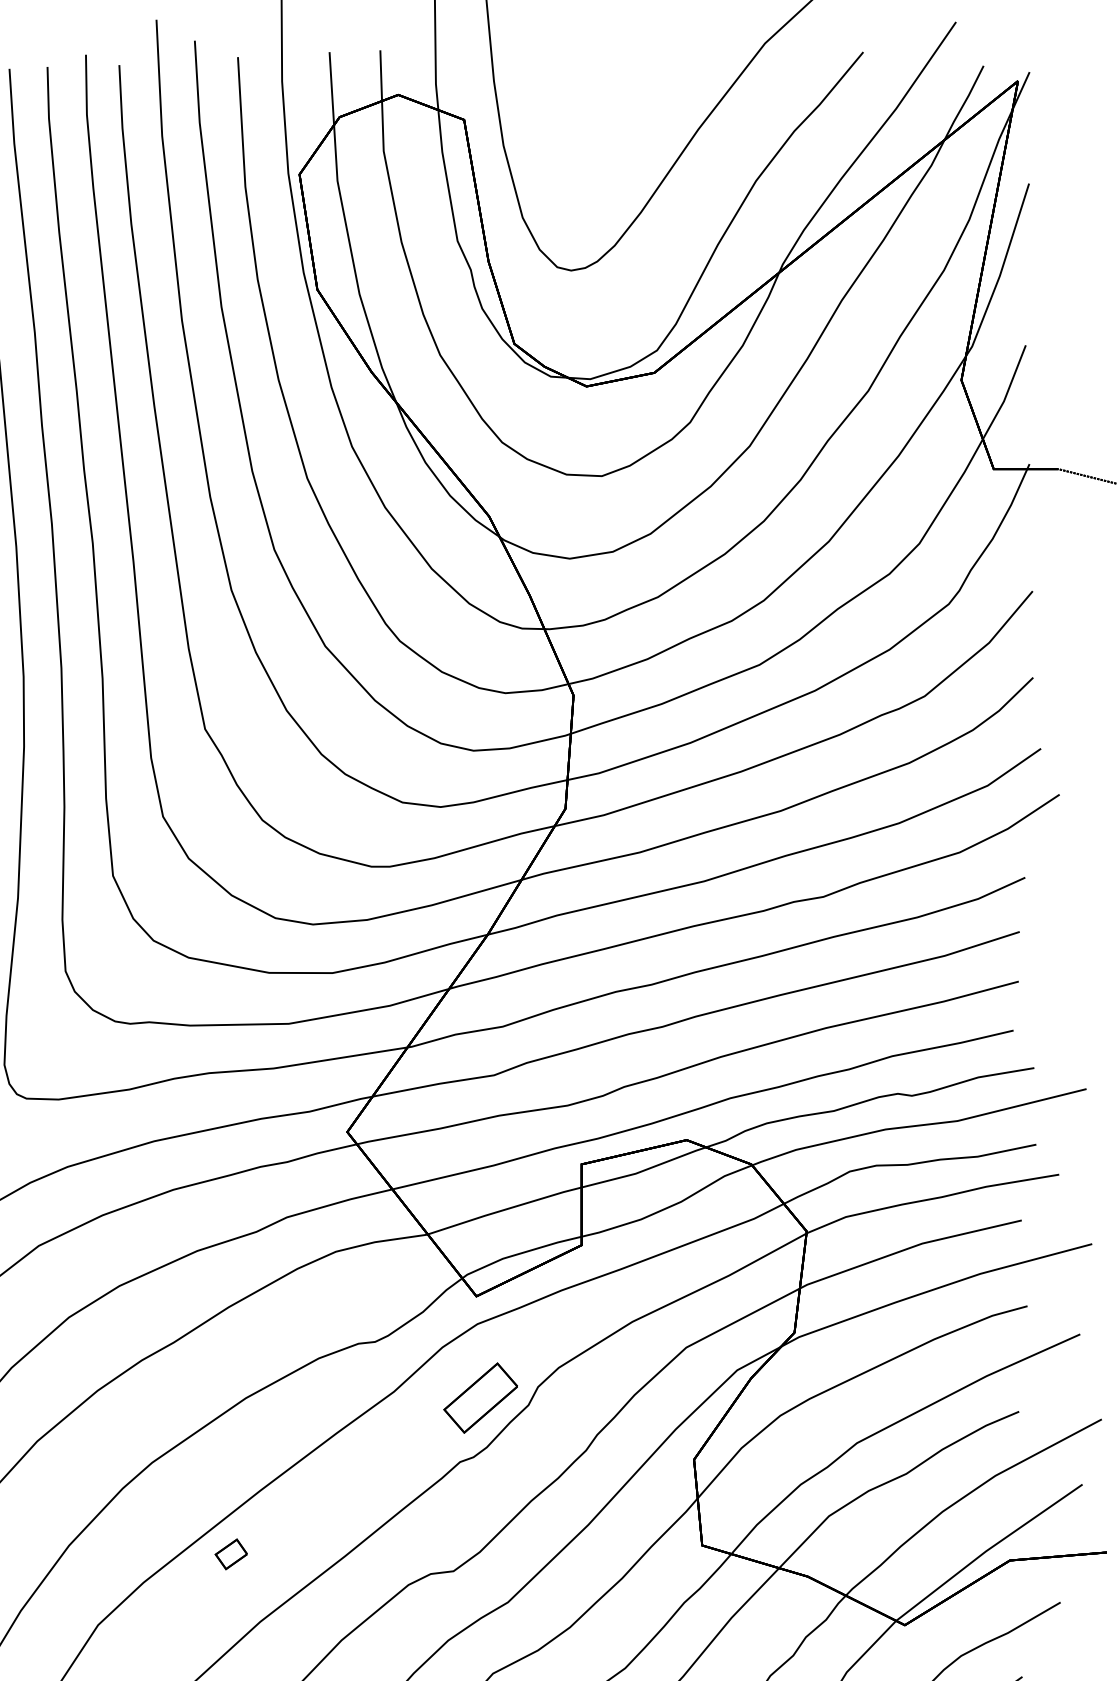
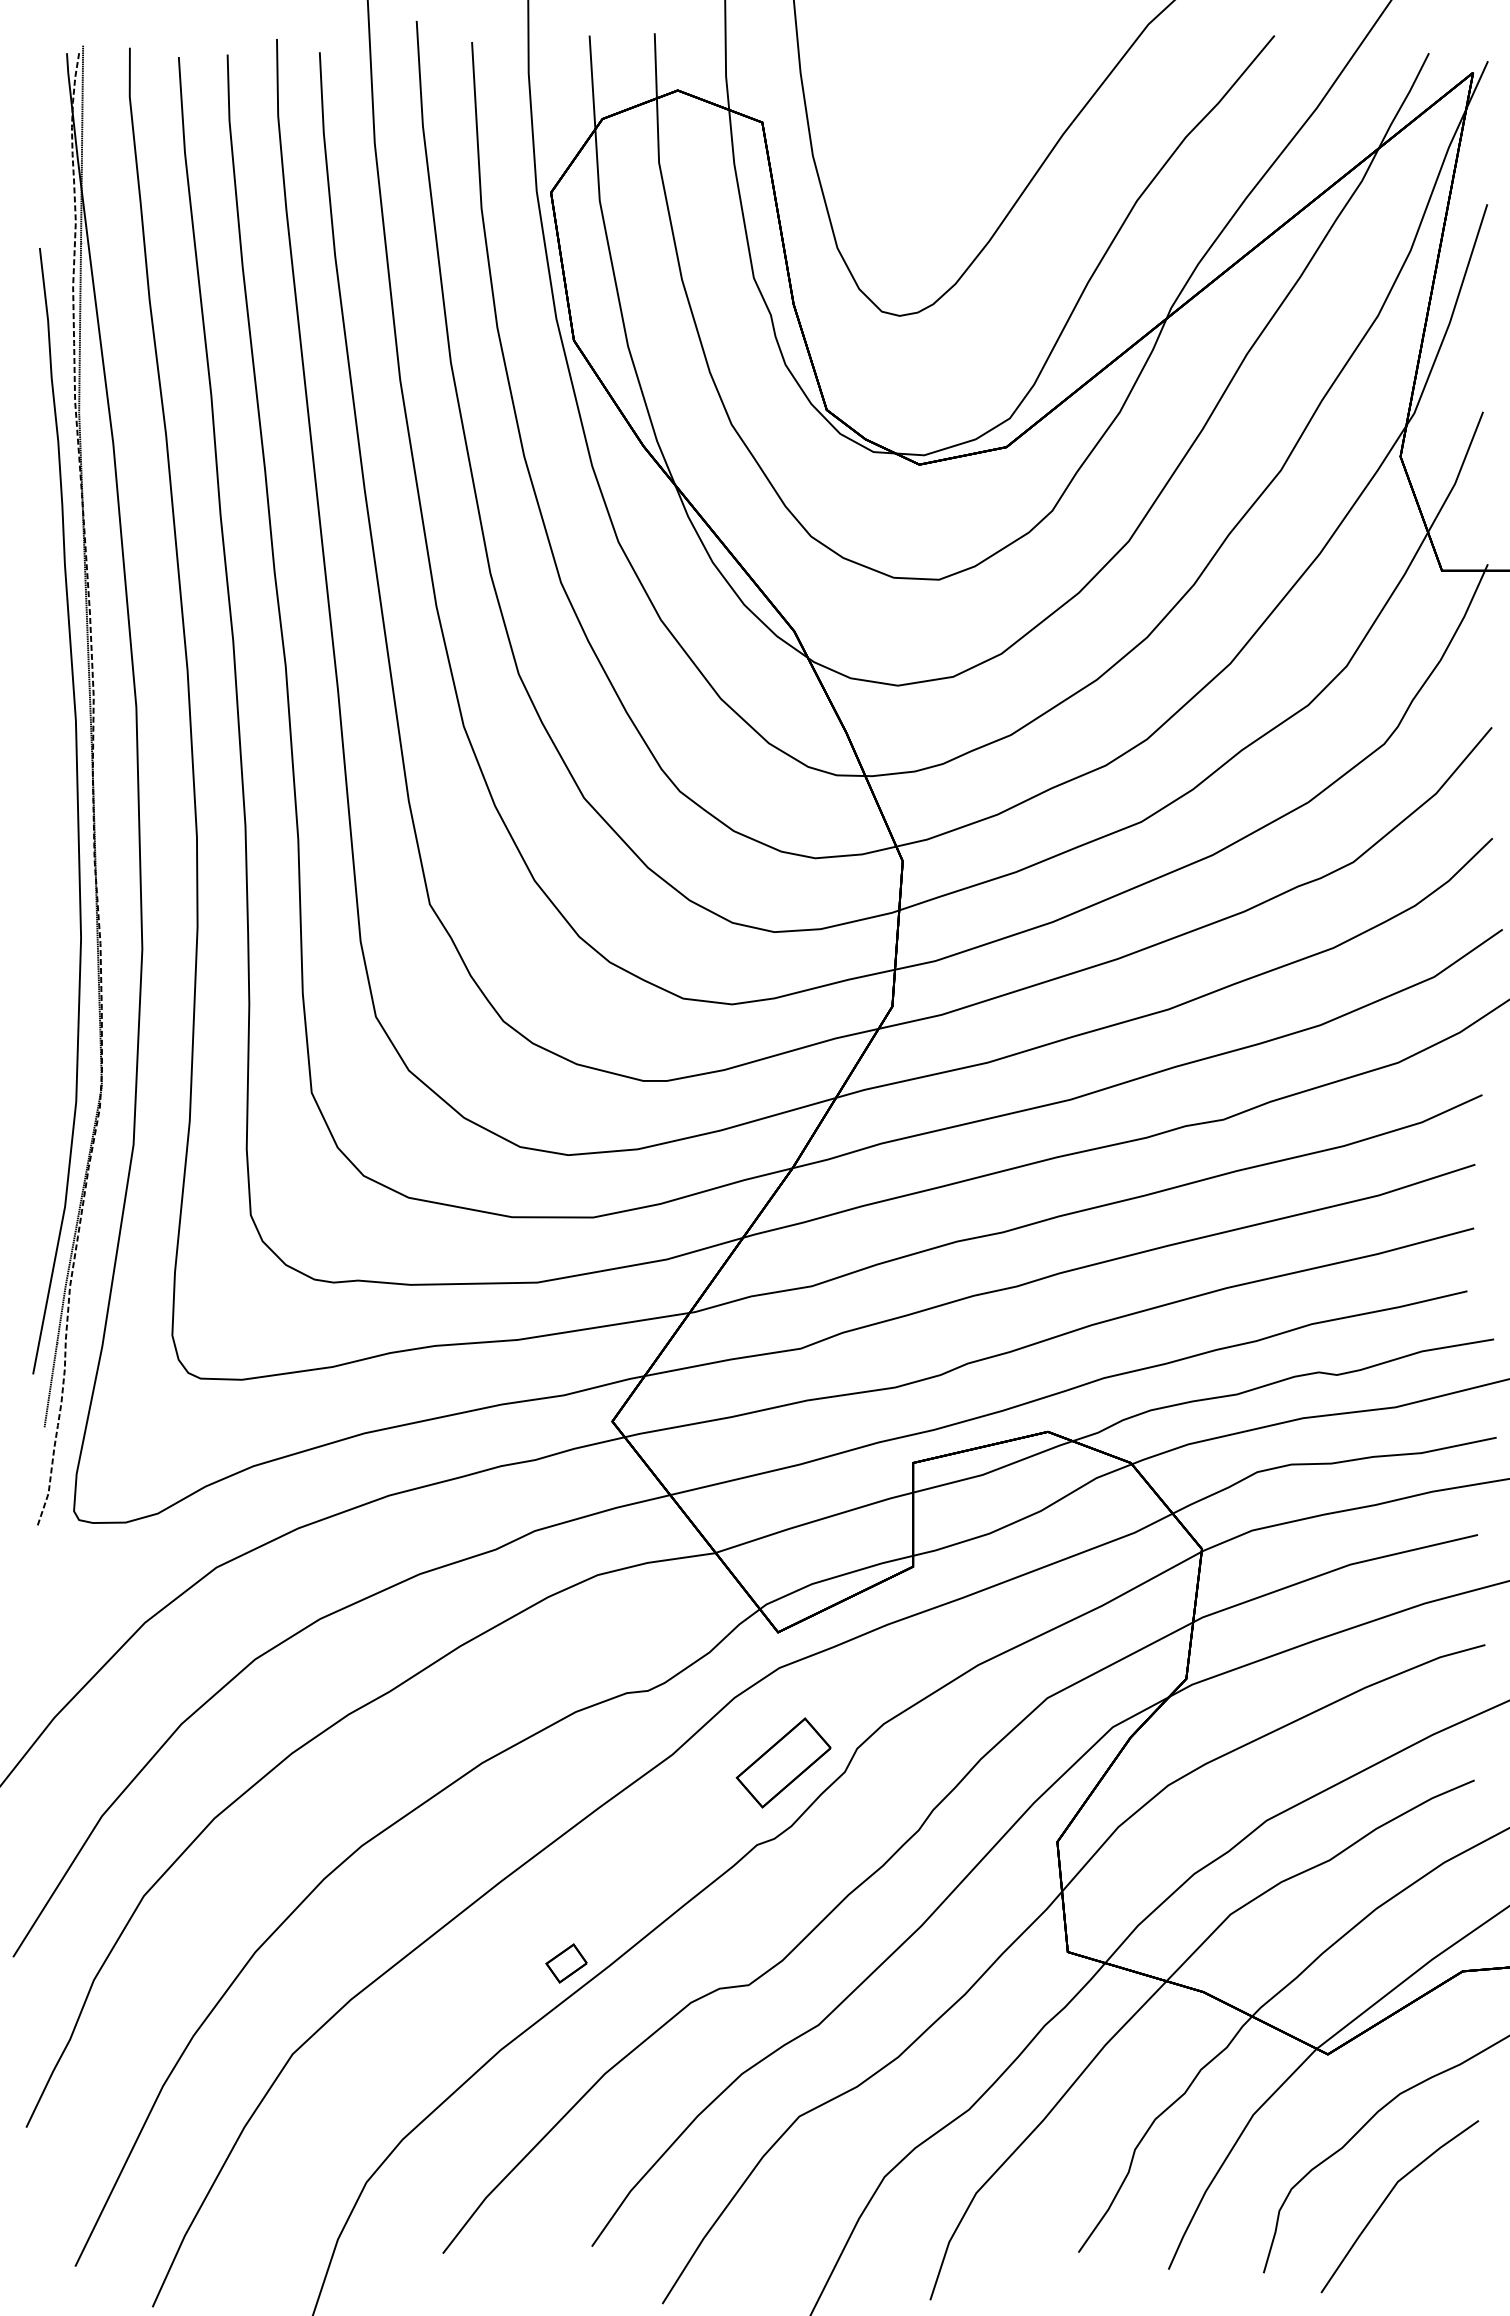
part: (231, 1554) -> (566, 1963), moved

